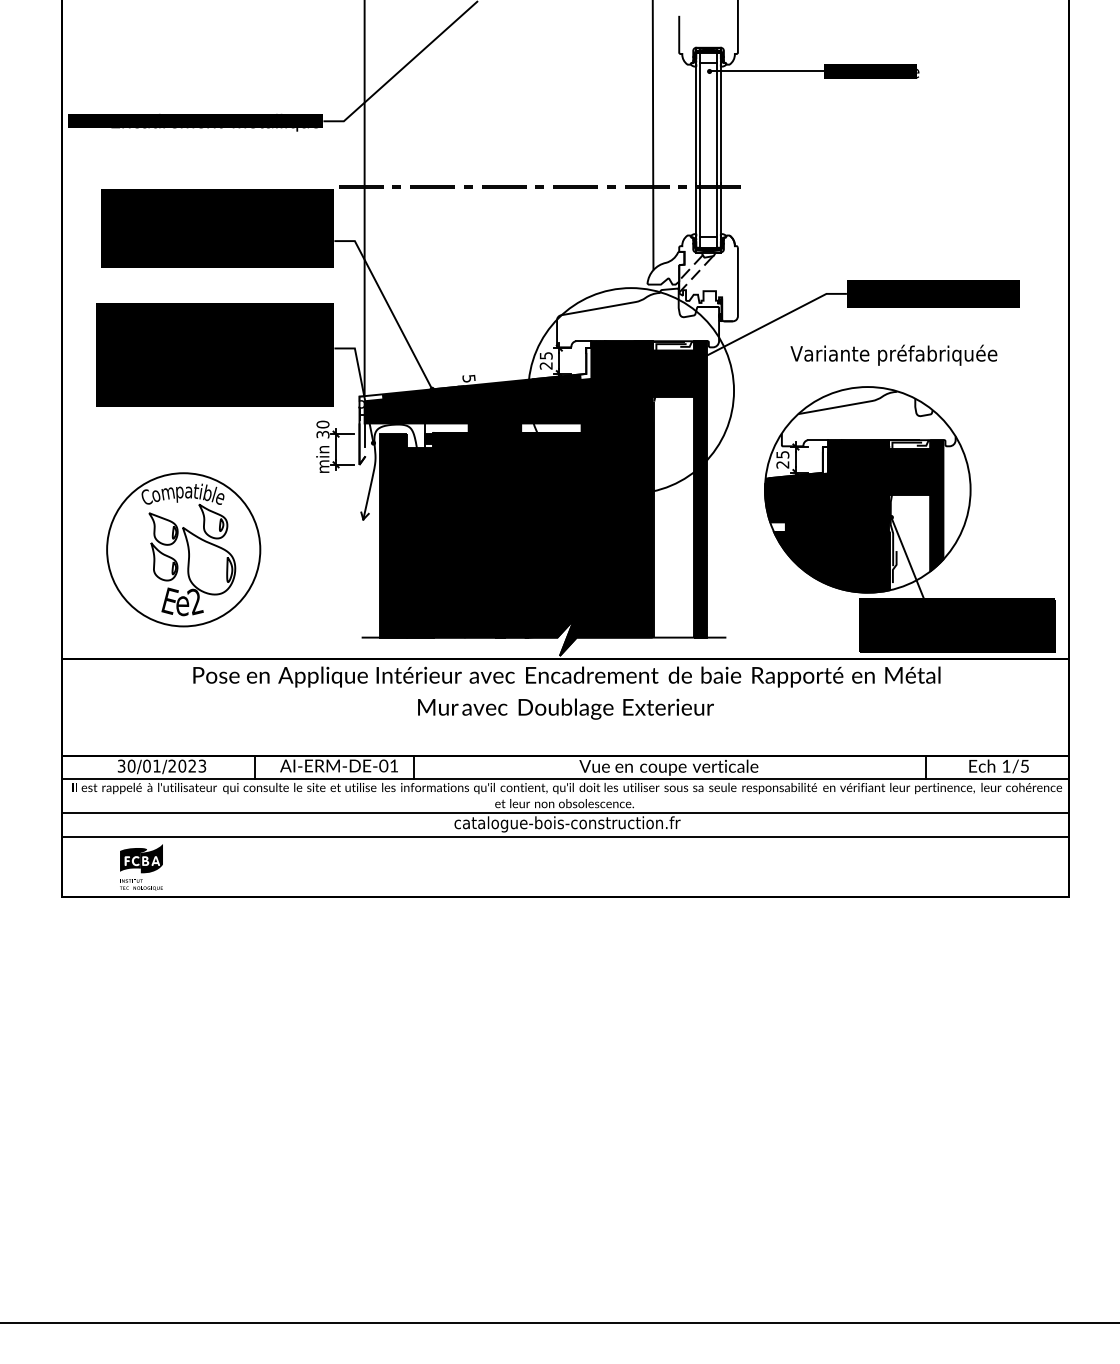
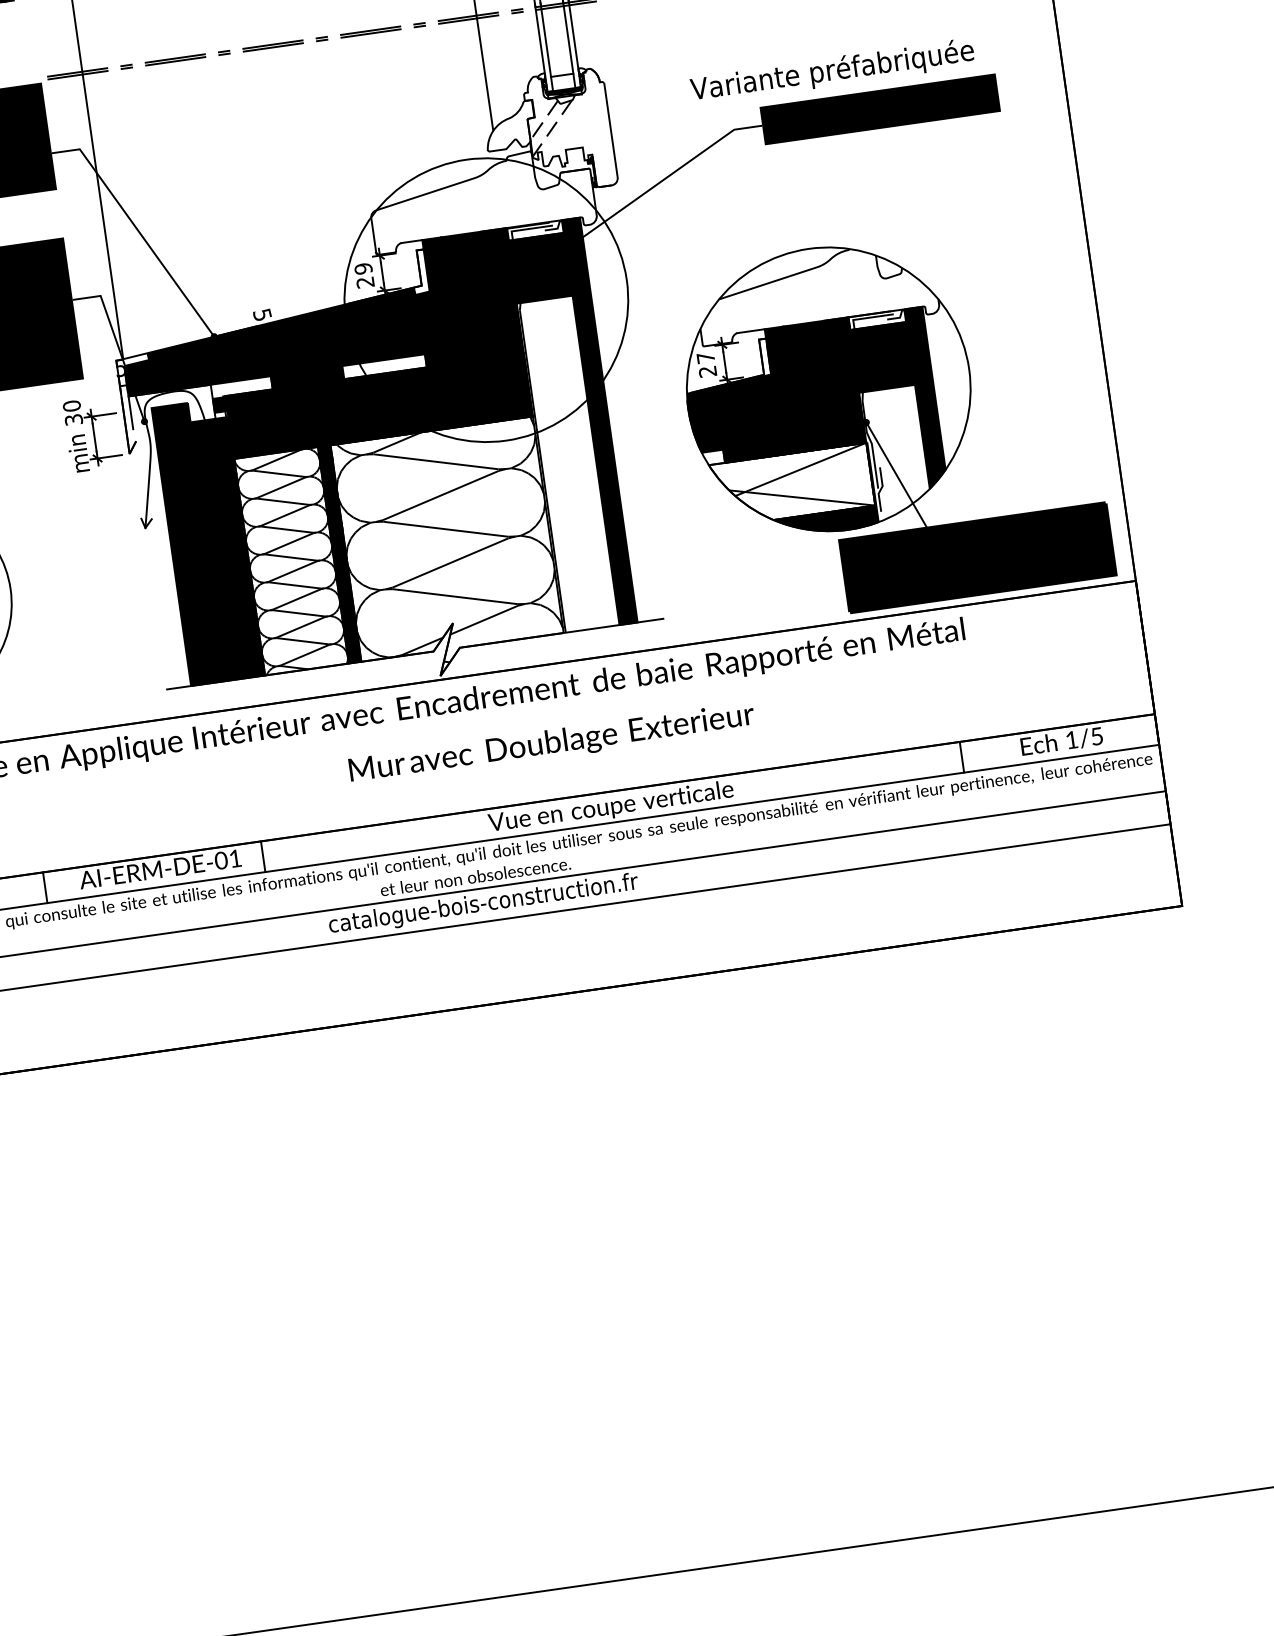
text: (893, 354) -> (831, 70), moved
text: (545, 355) -> (362, 268), 25 -> 29
text: (782, 454) -> (705, 357), 25 -> 27
fill: (831, 554) -> (791, 484), removed
fill: (464, 558) -> (291, 561), removed
fill: (578, 567) -> (448, 551), removed
text: (565, 708) -> (551, 743), moved

